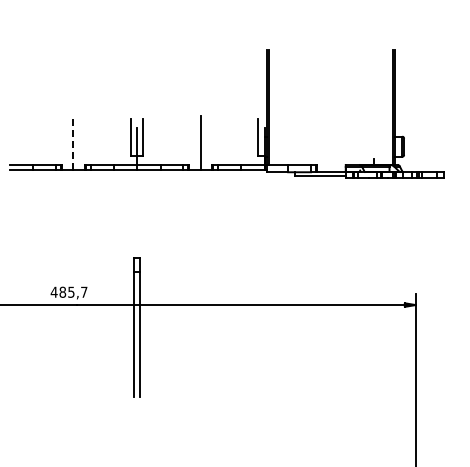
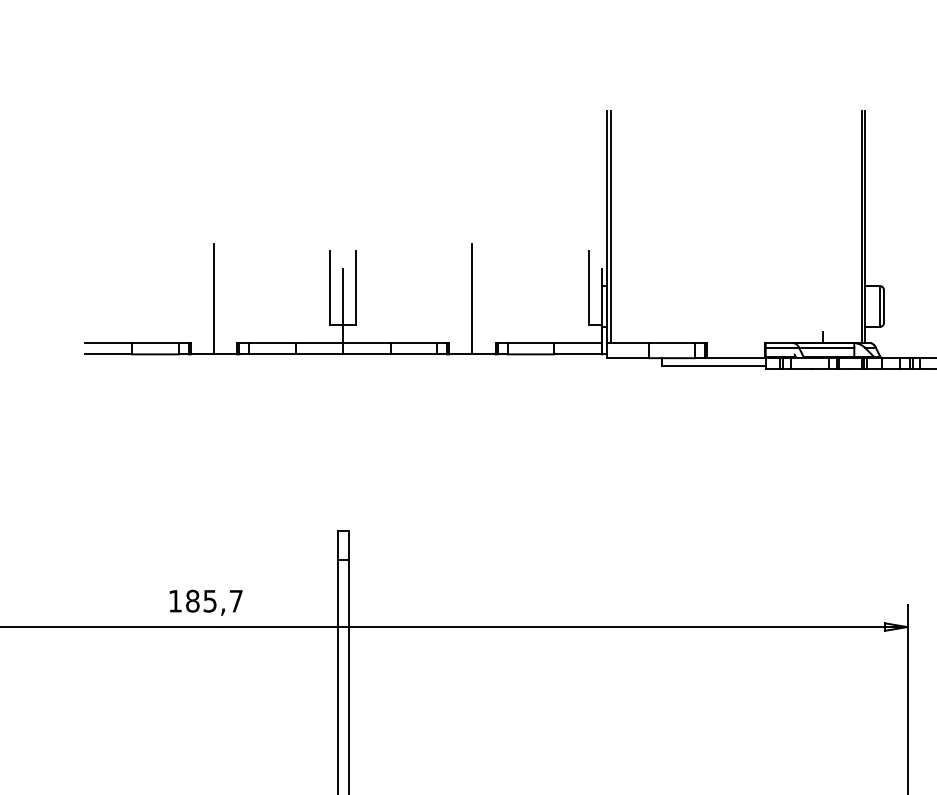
line: (73, 142) -> (214, 297), dashed -> solid
text: (53, 291) -> (173, 599), 485,7 -> 185,7

